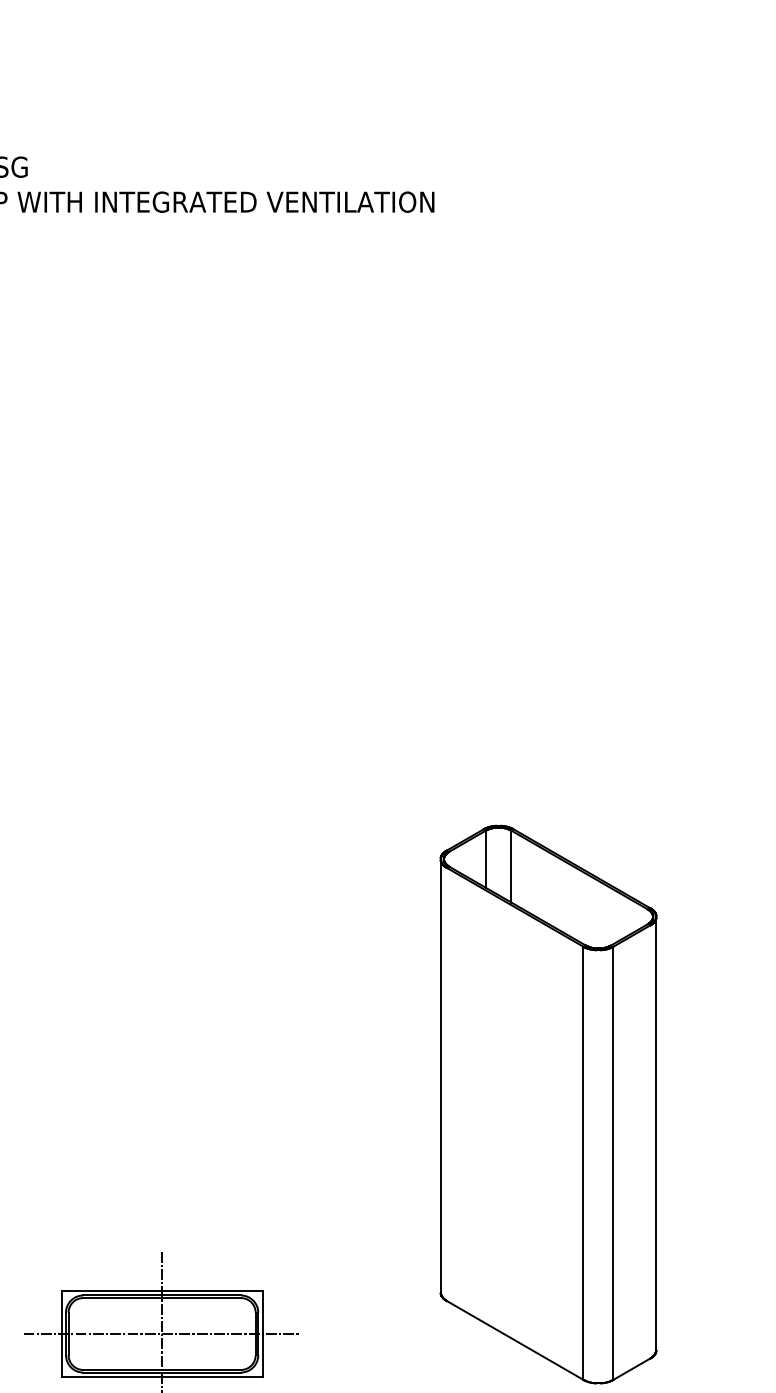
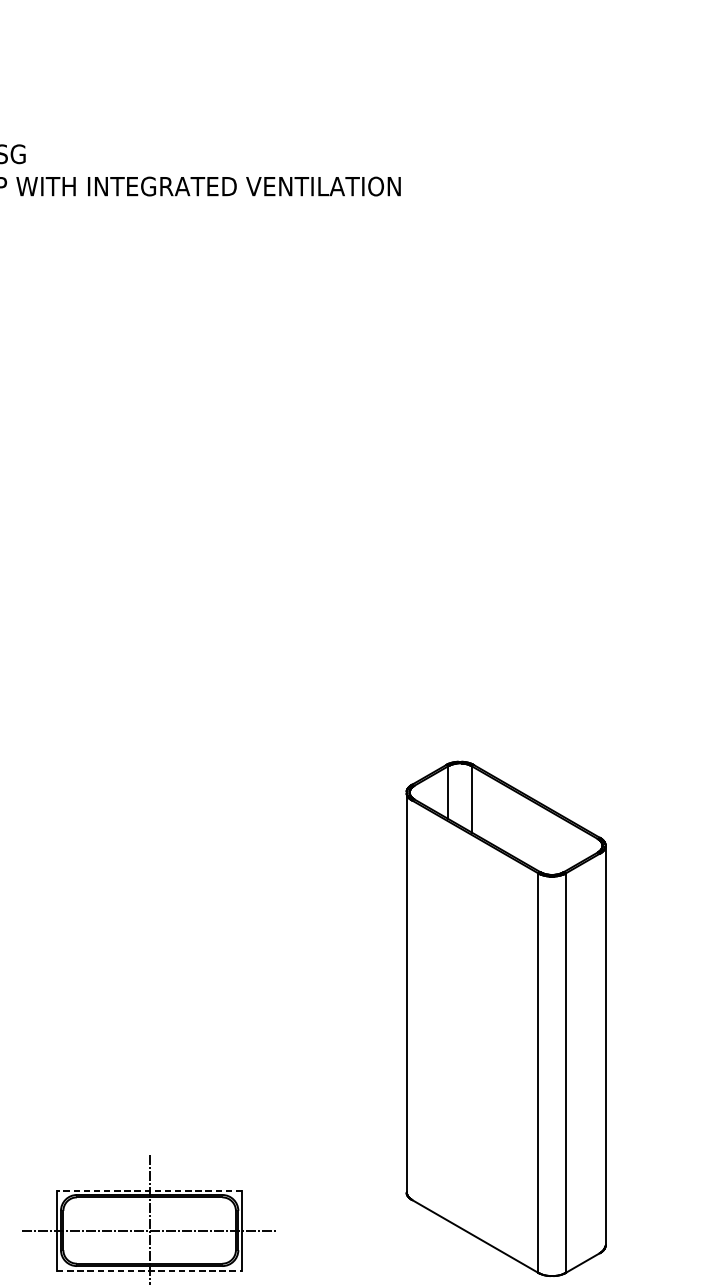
line: (161, 1290) -> (149, 1190), solid -> dashed
line: (162, 1377) -> (149, 1270), solid -> dashed

